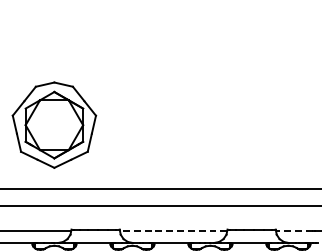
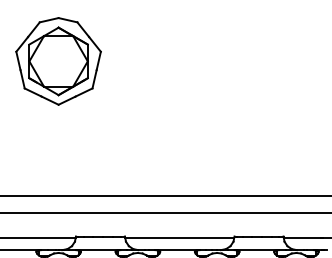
part: (54, 125) -> (58, 61), moved
line: (173, 230) -> (179, 237), dashed -> solid
line: (294, 230) -> (302, 237), dashed -> solid

